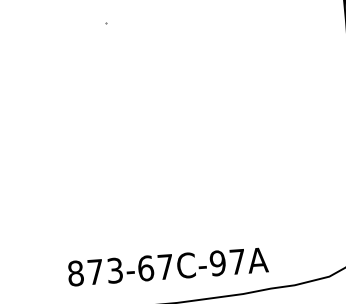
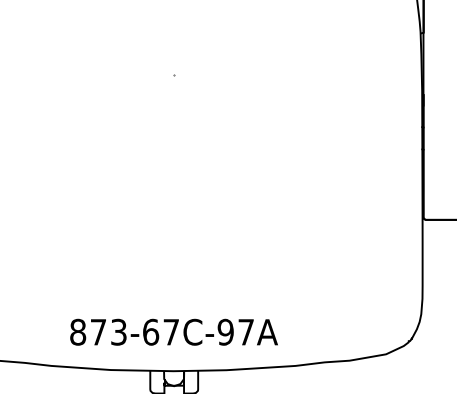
text: (167, 266) -> (173, 331), moved

